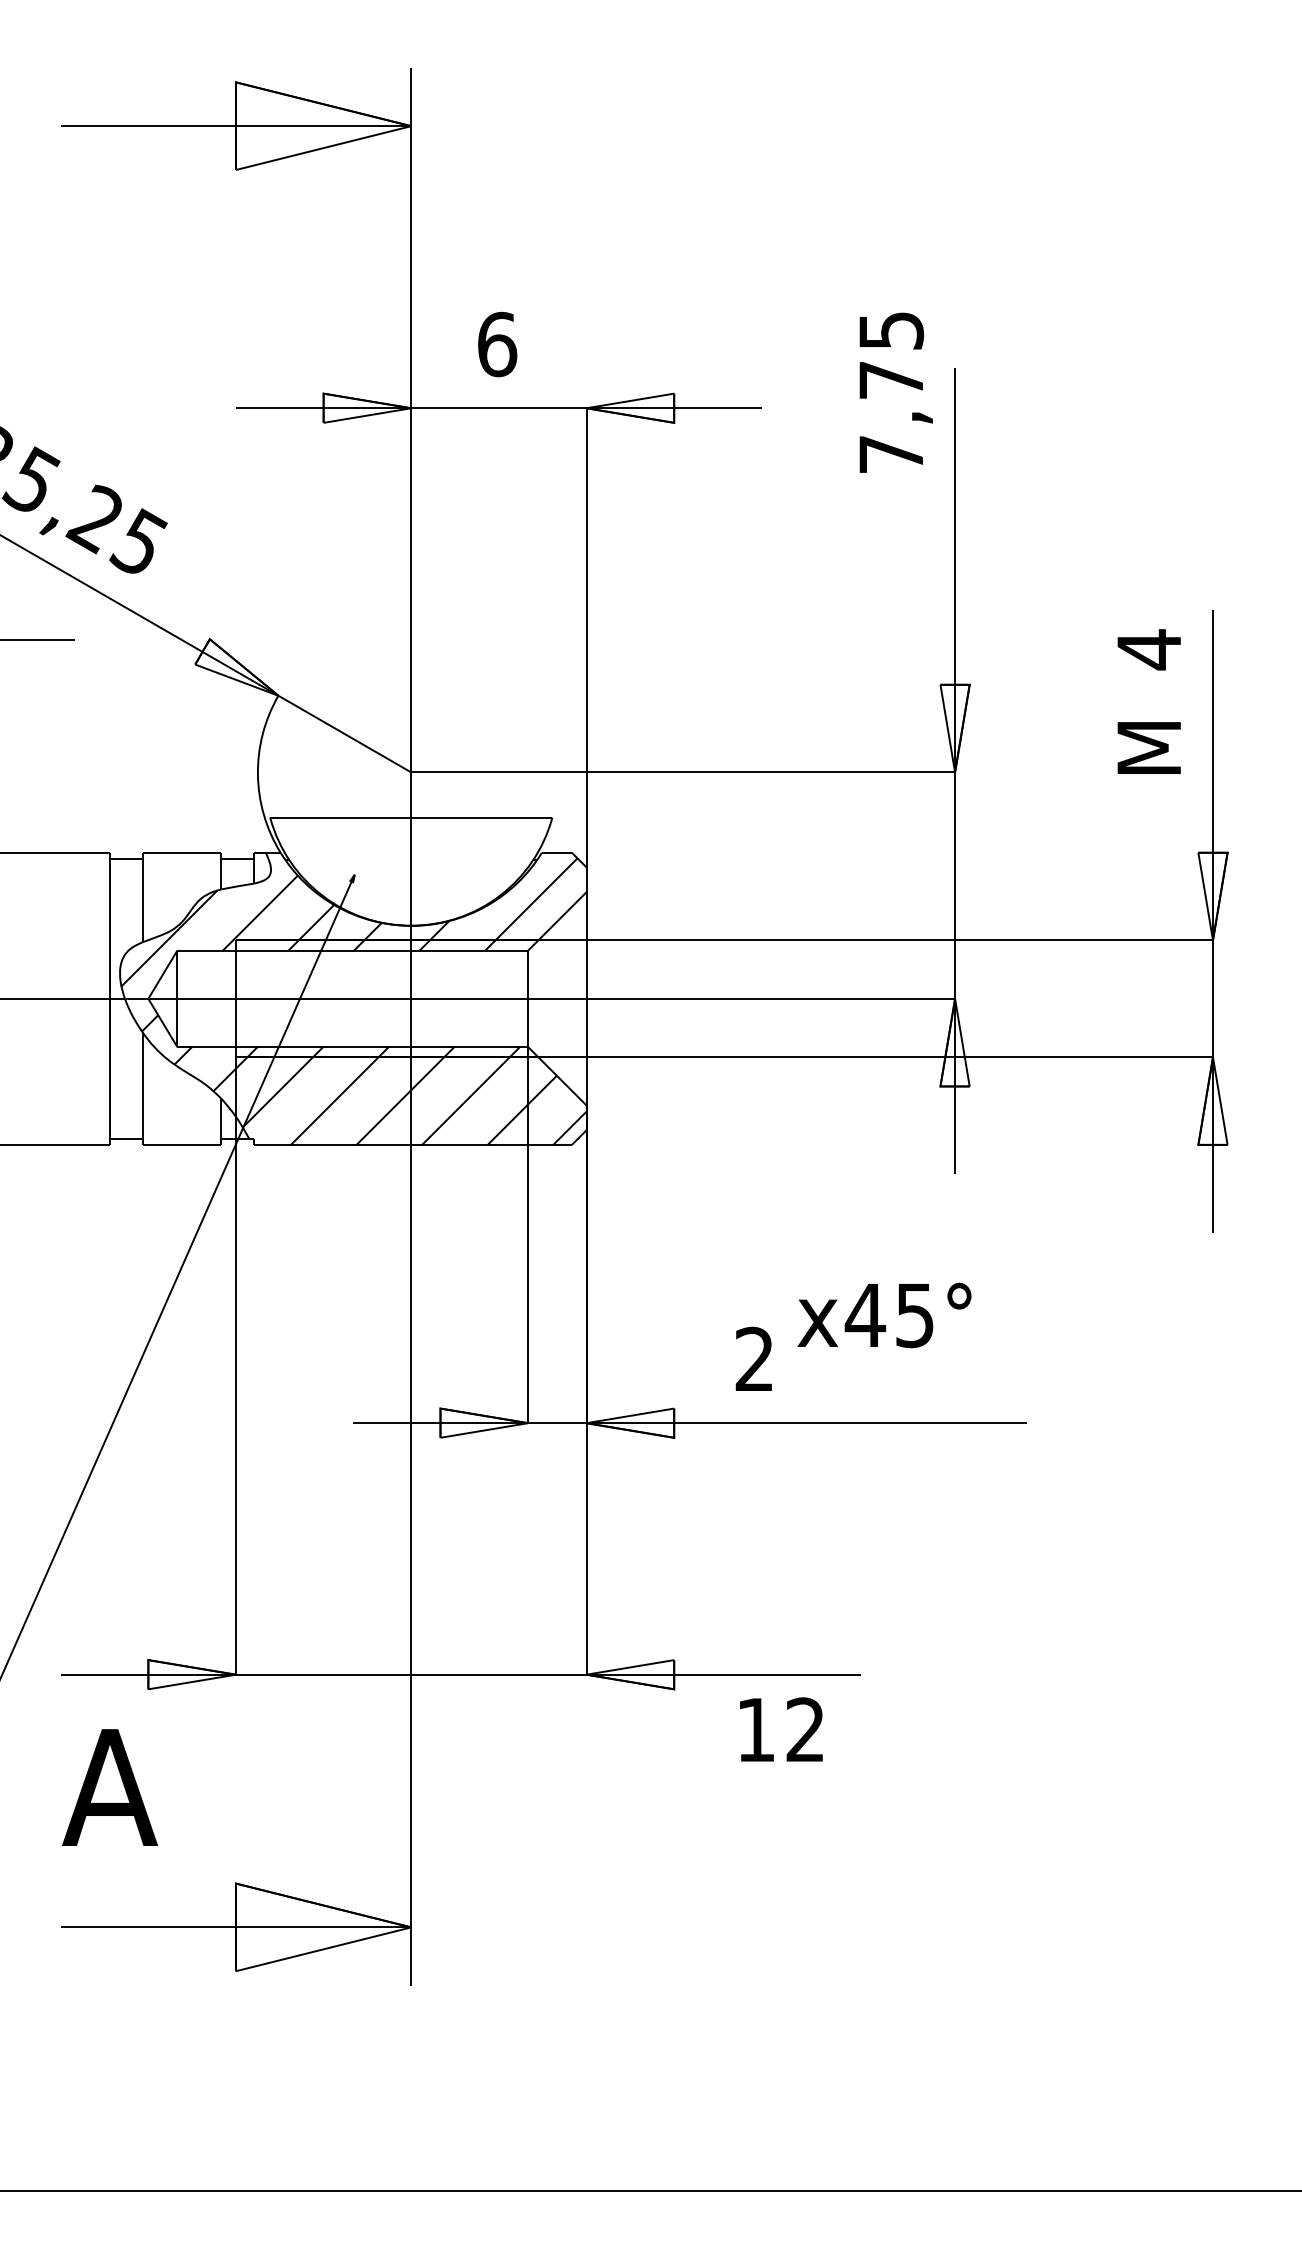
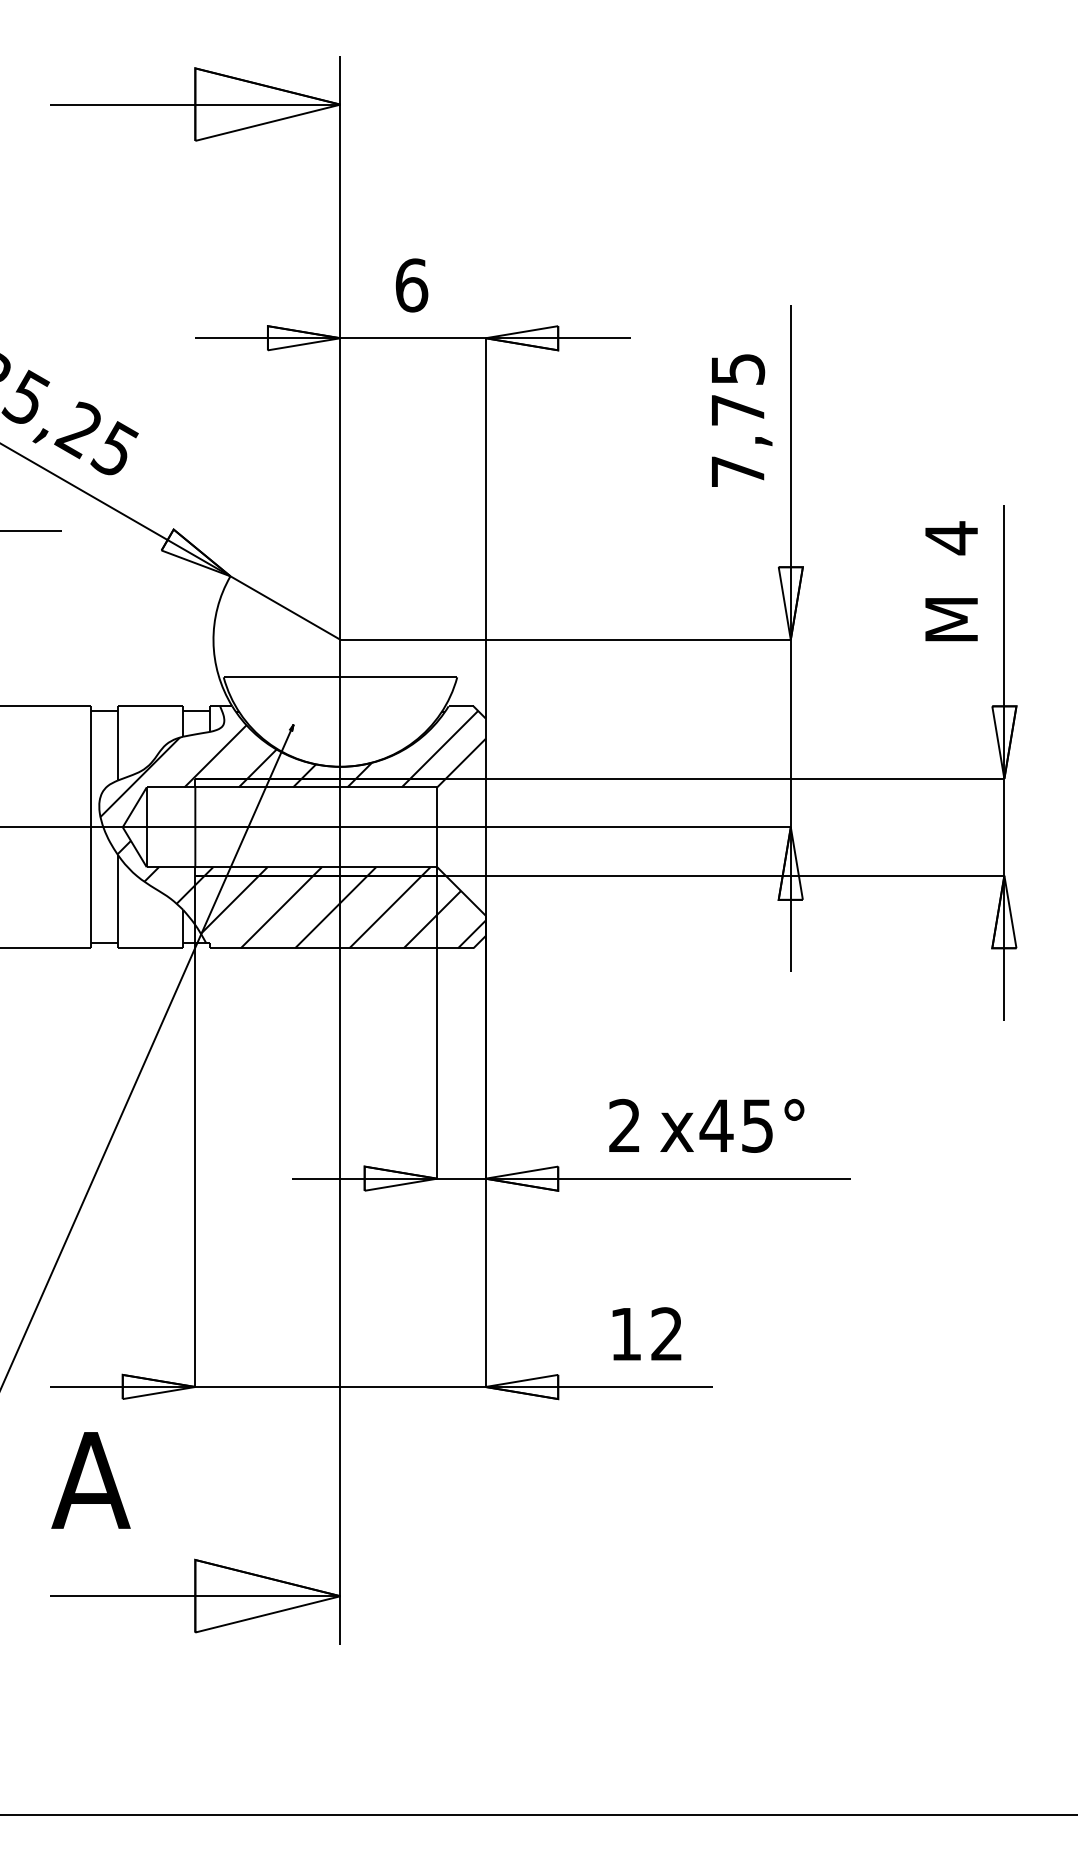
text: (895, 392) -> (741, 420), moved
text: (884, 1315) -> (732, 1125), moved
text: (781, 1729) -> (647, 1333), moved

